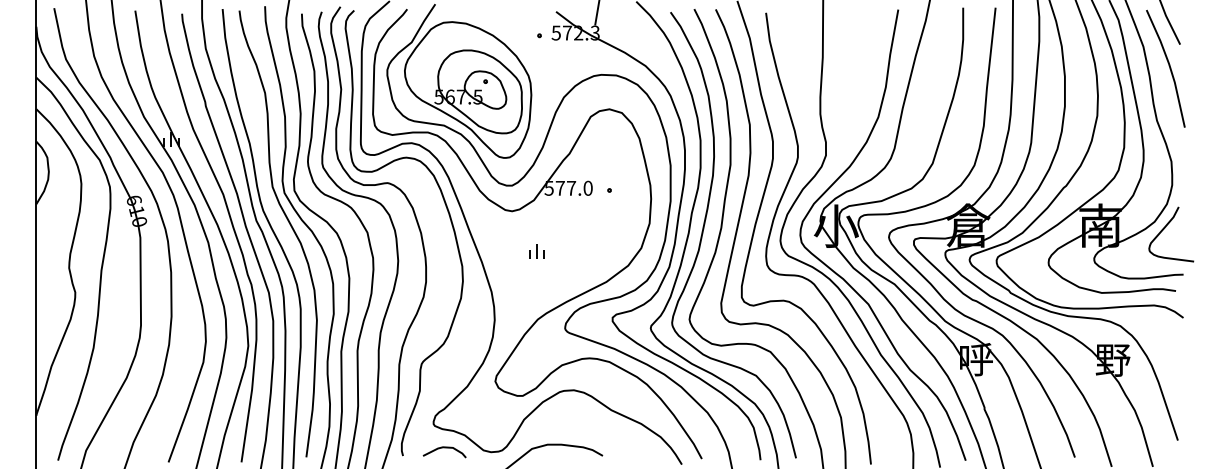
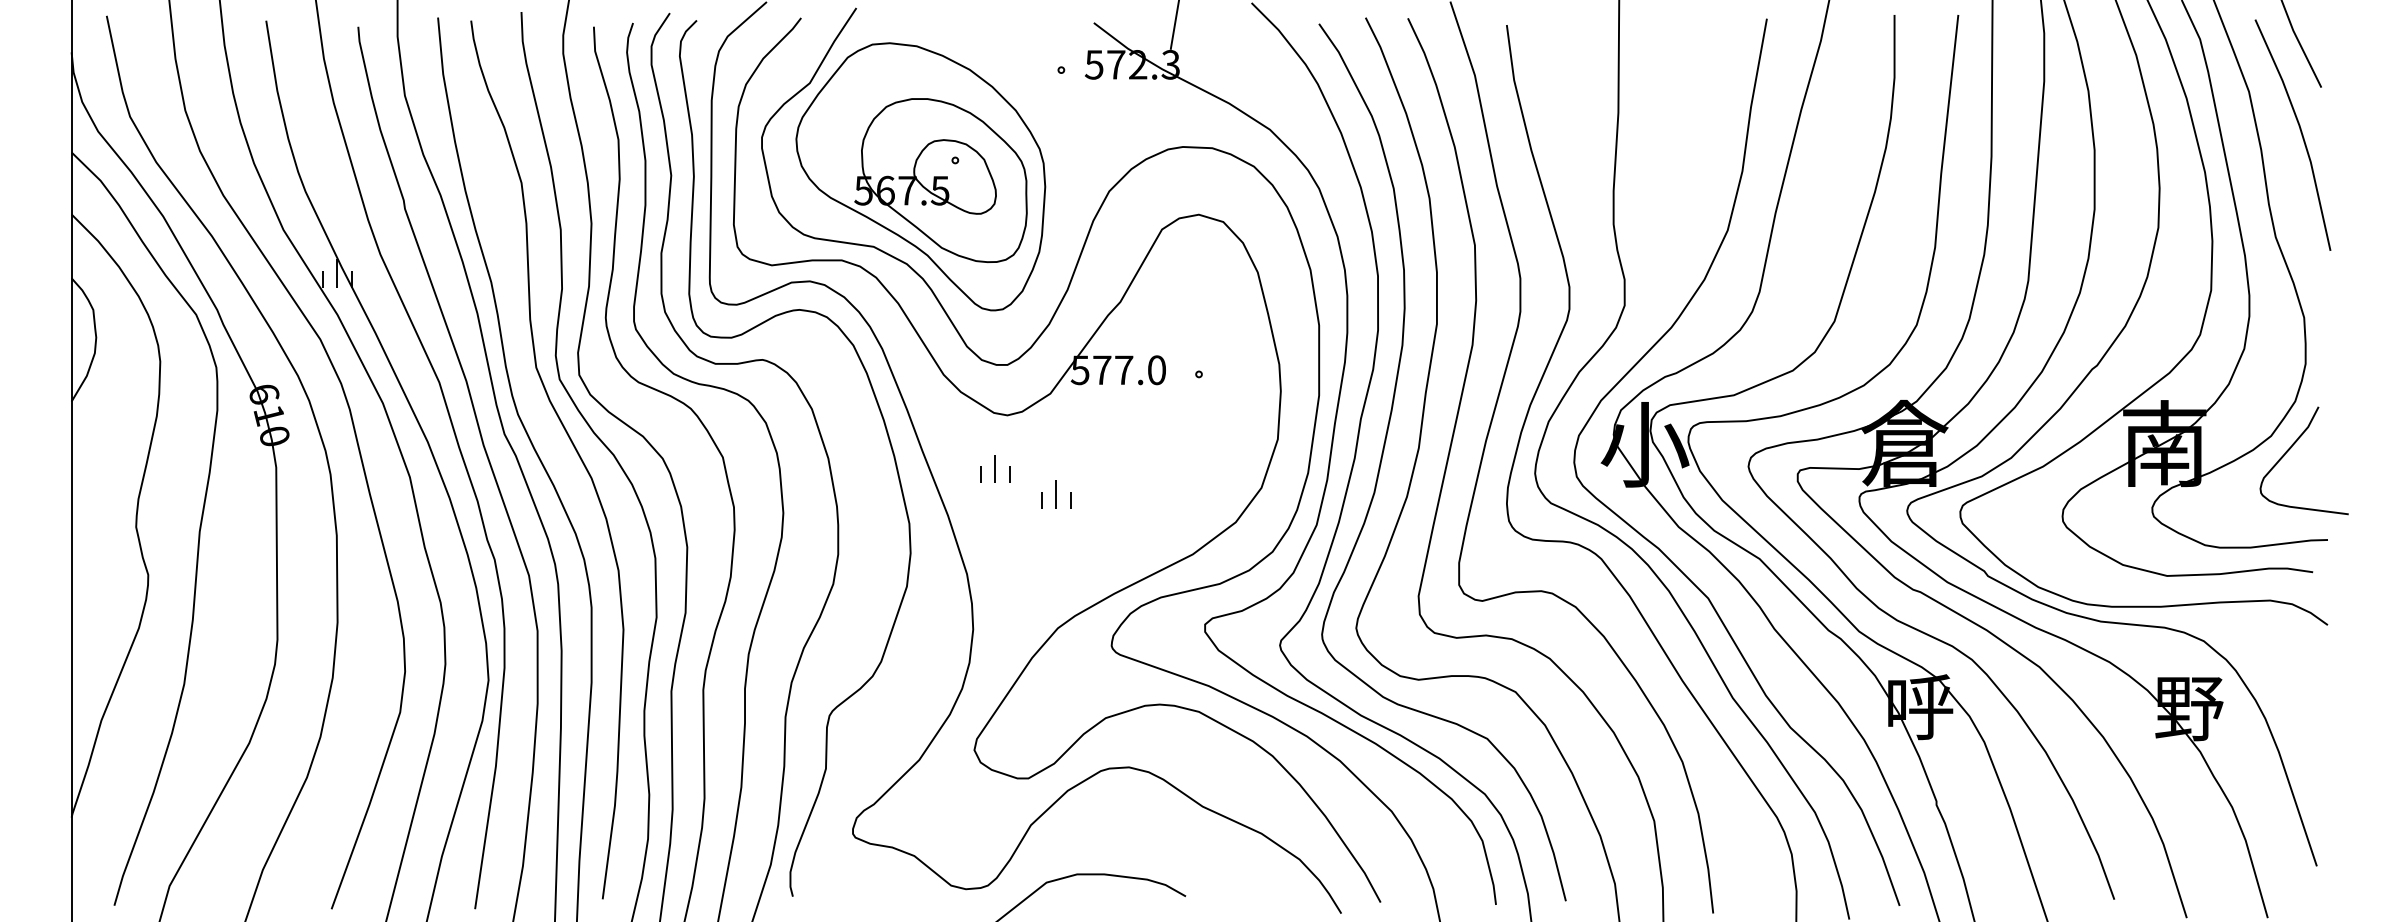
part: (505, 238) -> (994, 468), added
curve: (444, 448) -> (874, 881), removed

